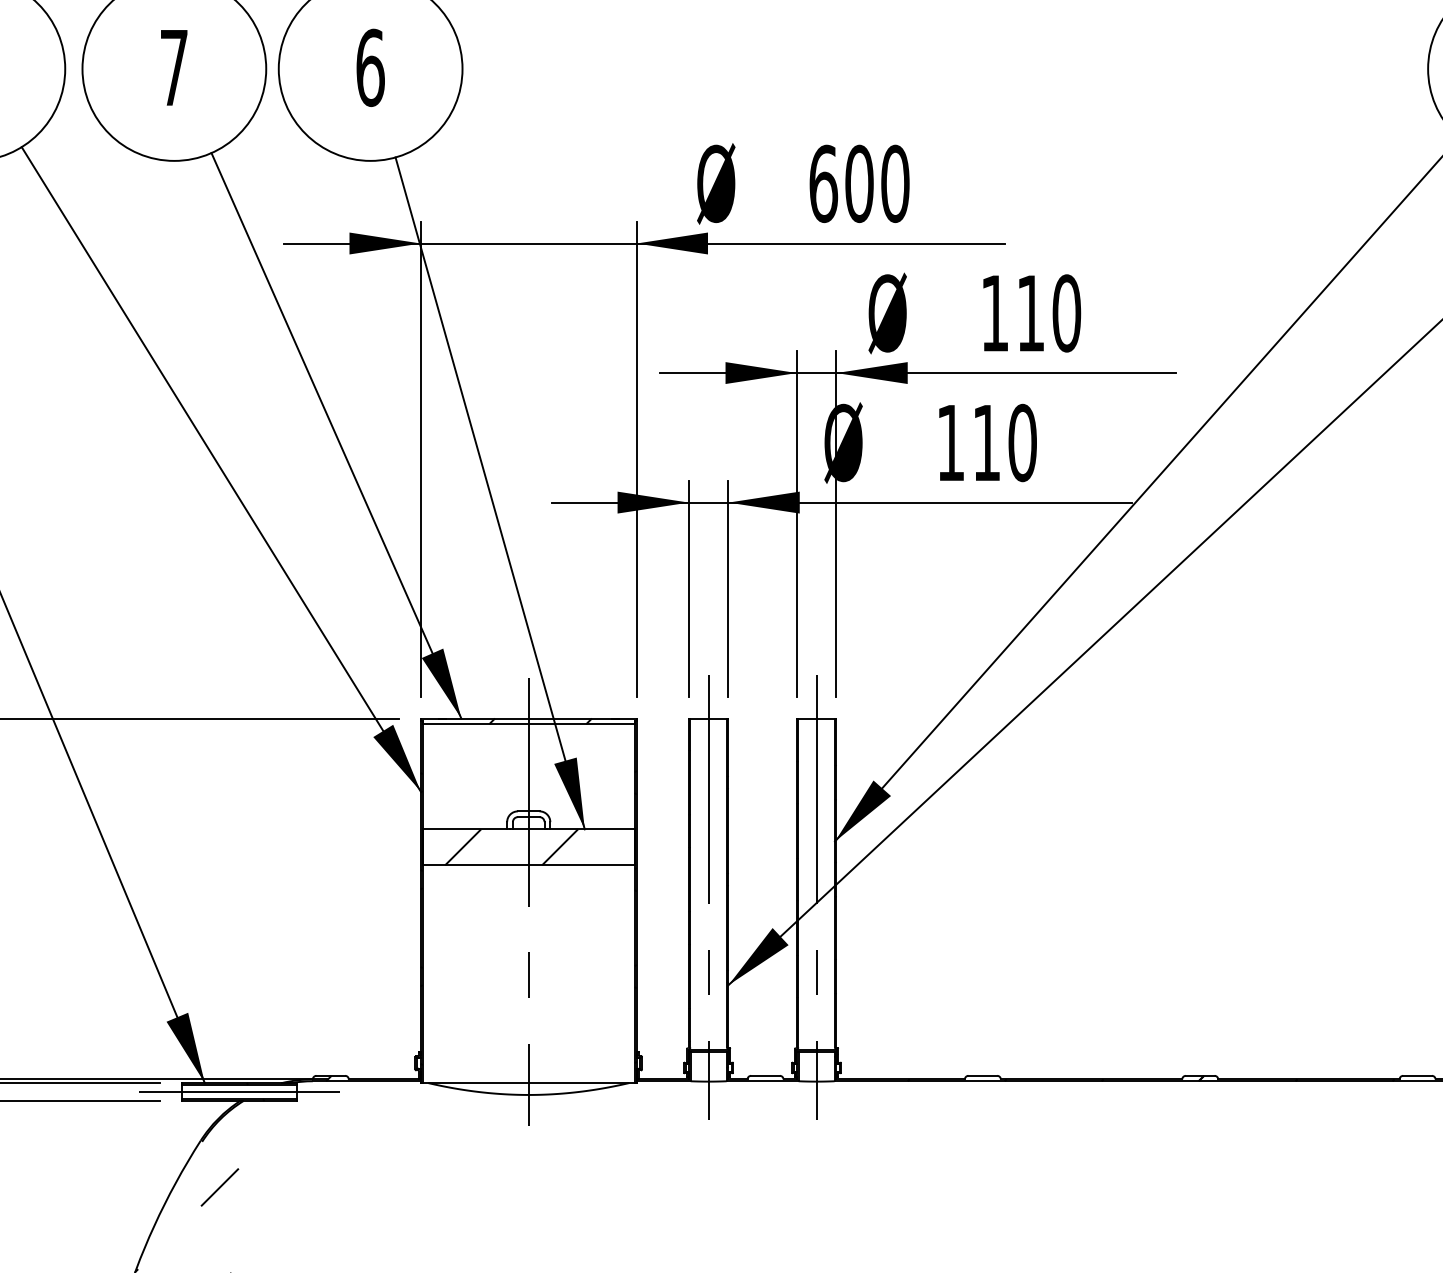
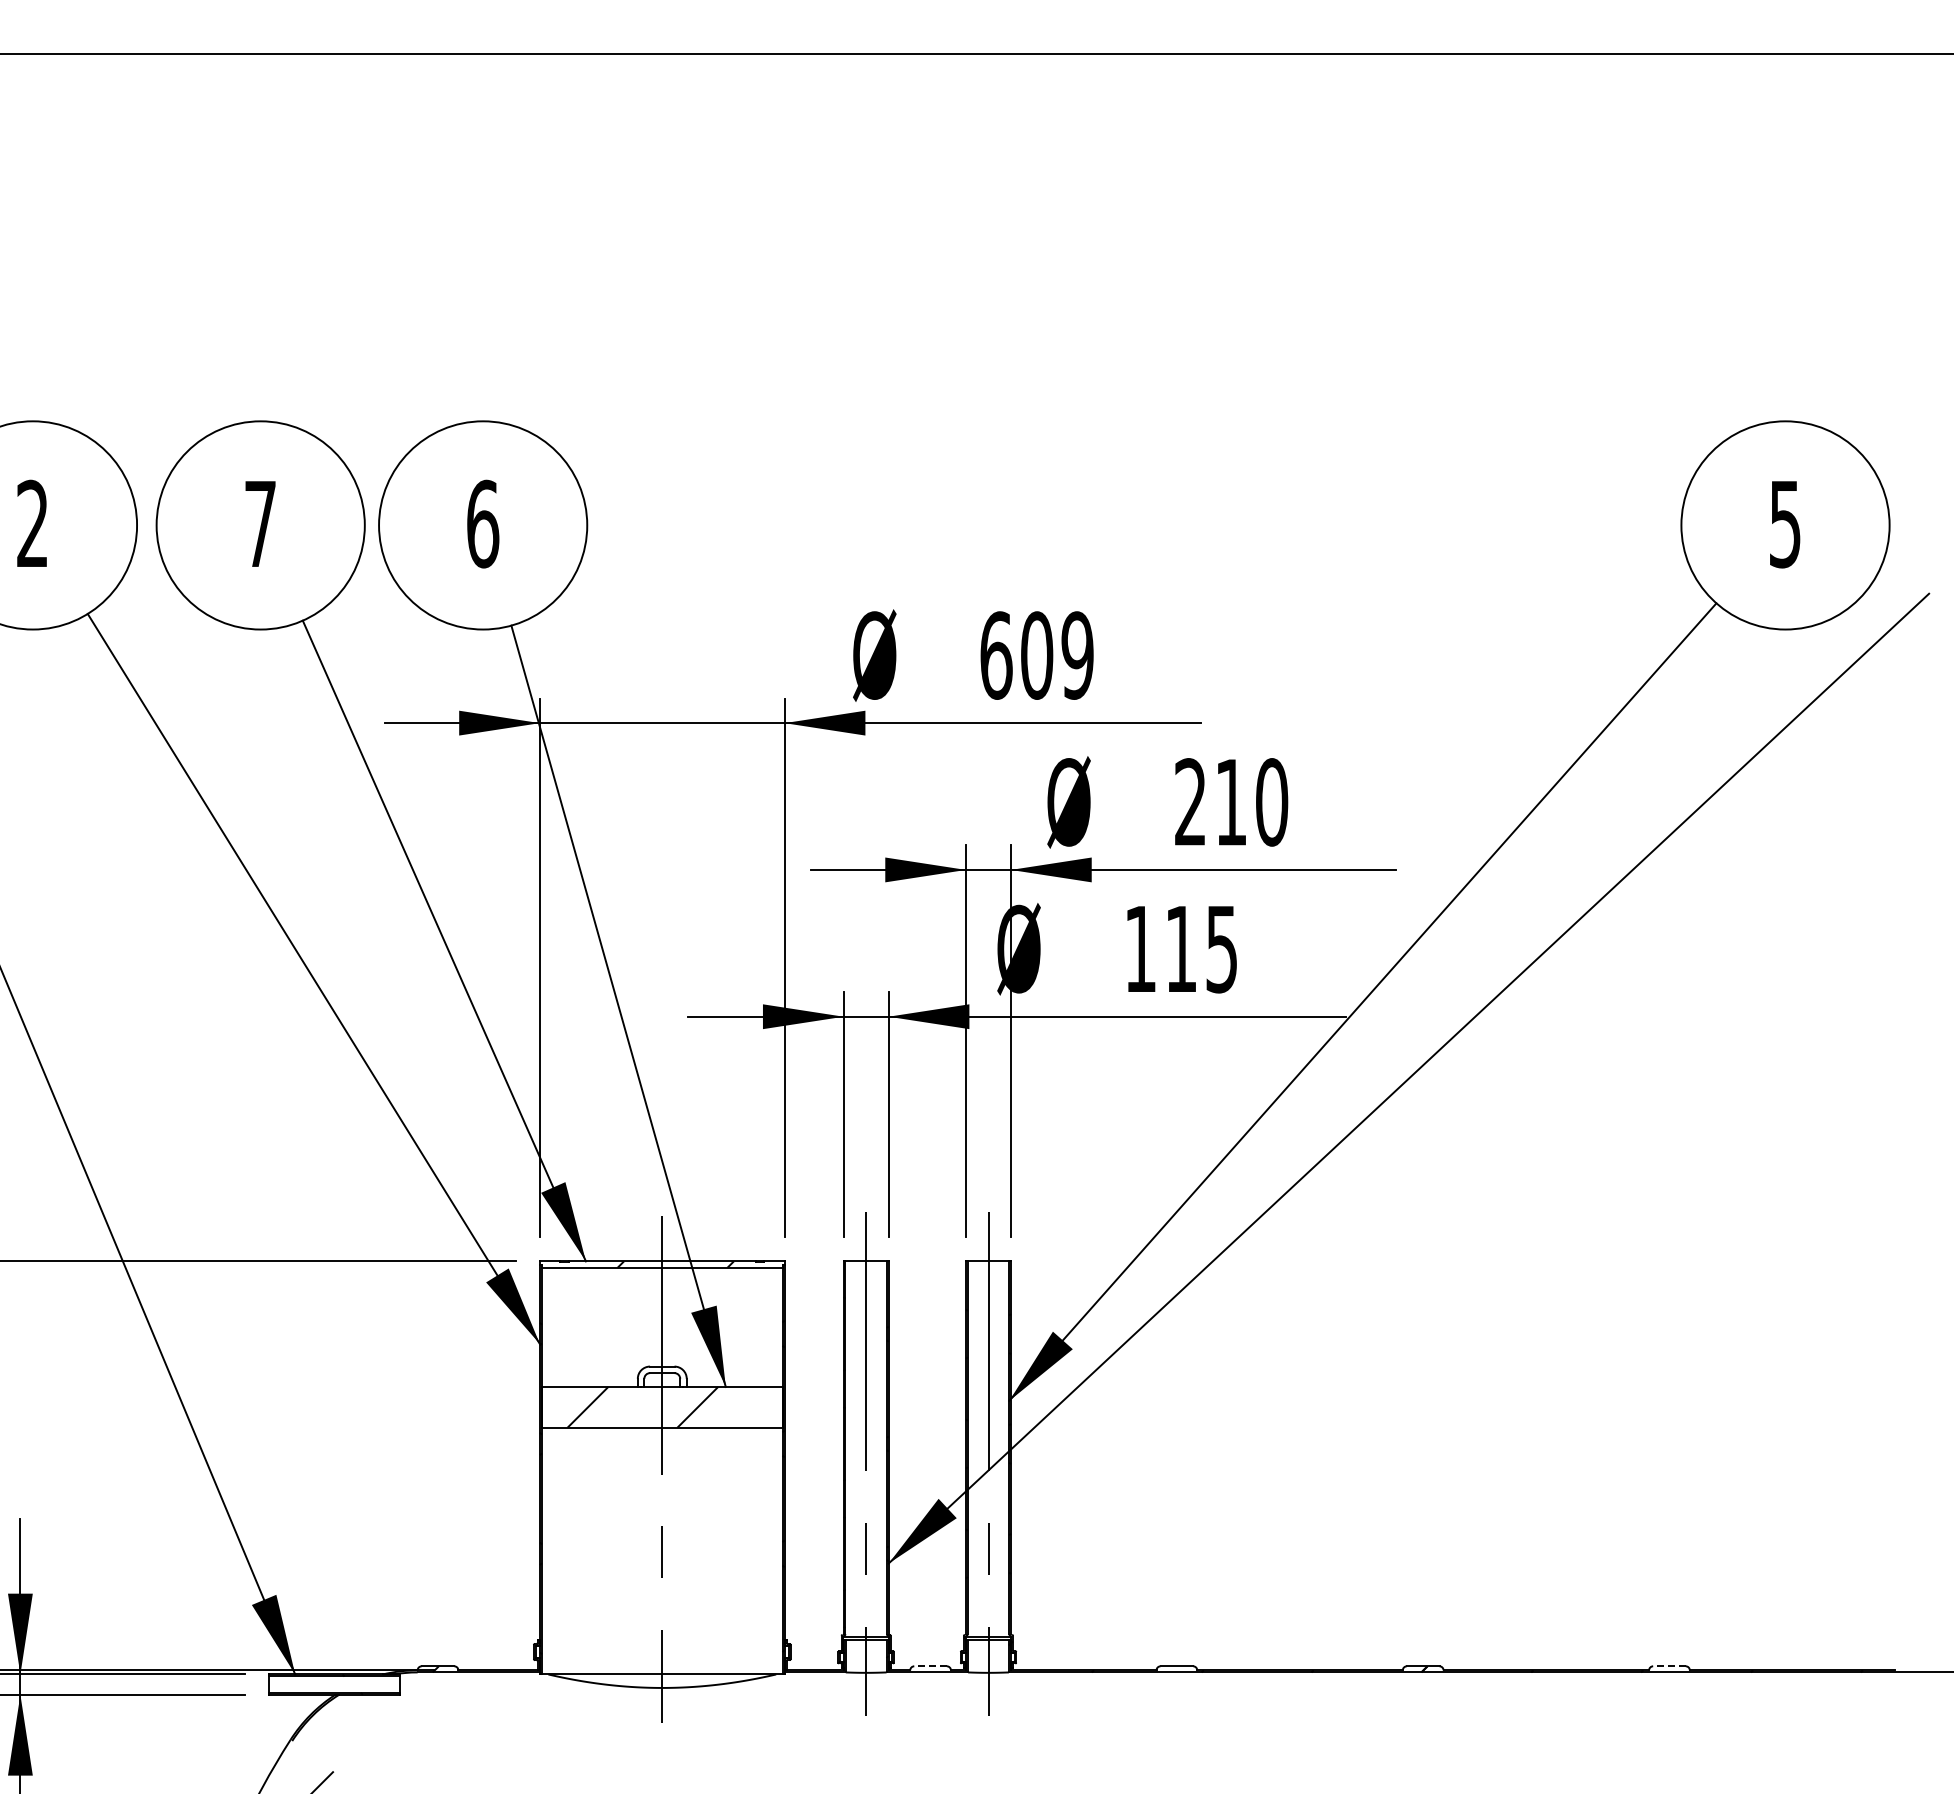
text: (895, 183) -> (1077, 655), 600 -> 609
text: (994, 312) -> (1190, 801), 110 -> 210
text: (1023, 442) -> (1222, 948), 110 -> 115
line: (765, 1076) -> (930, 1666), solid -> dashed
line: (1416, 1076) -> (1668, 1666), solid -> dashed
line: (239, 1091) -> (334, 1684), removed

